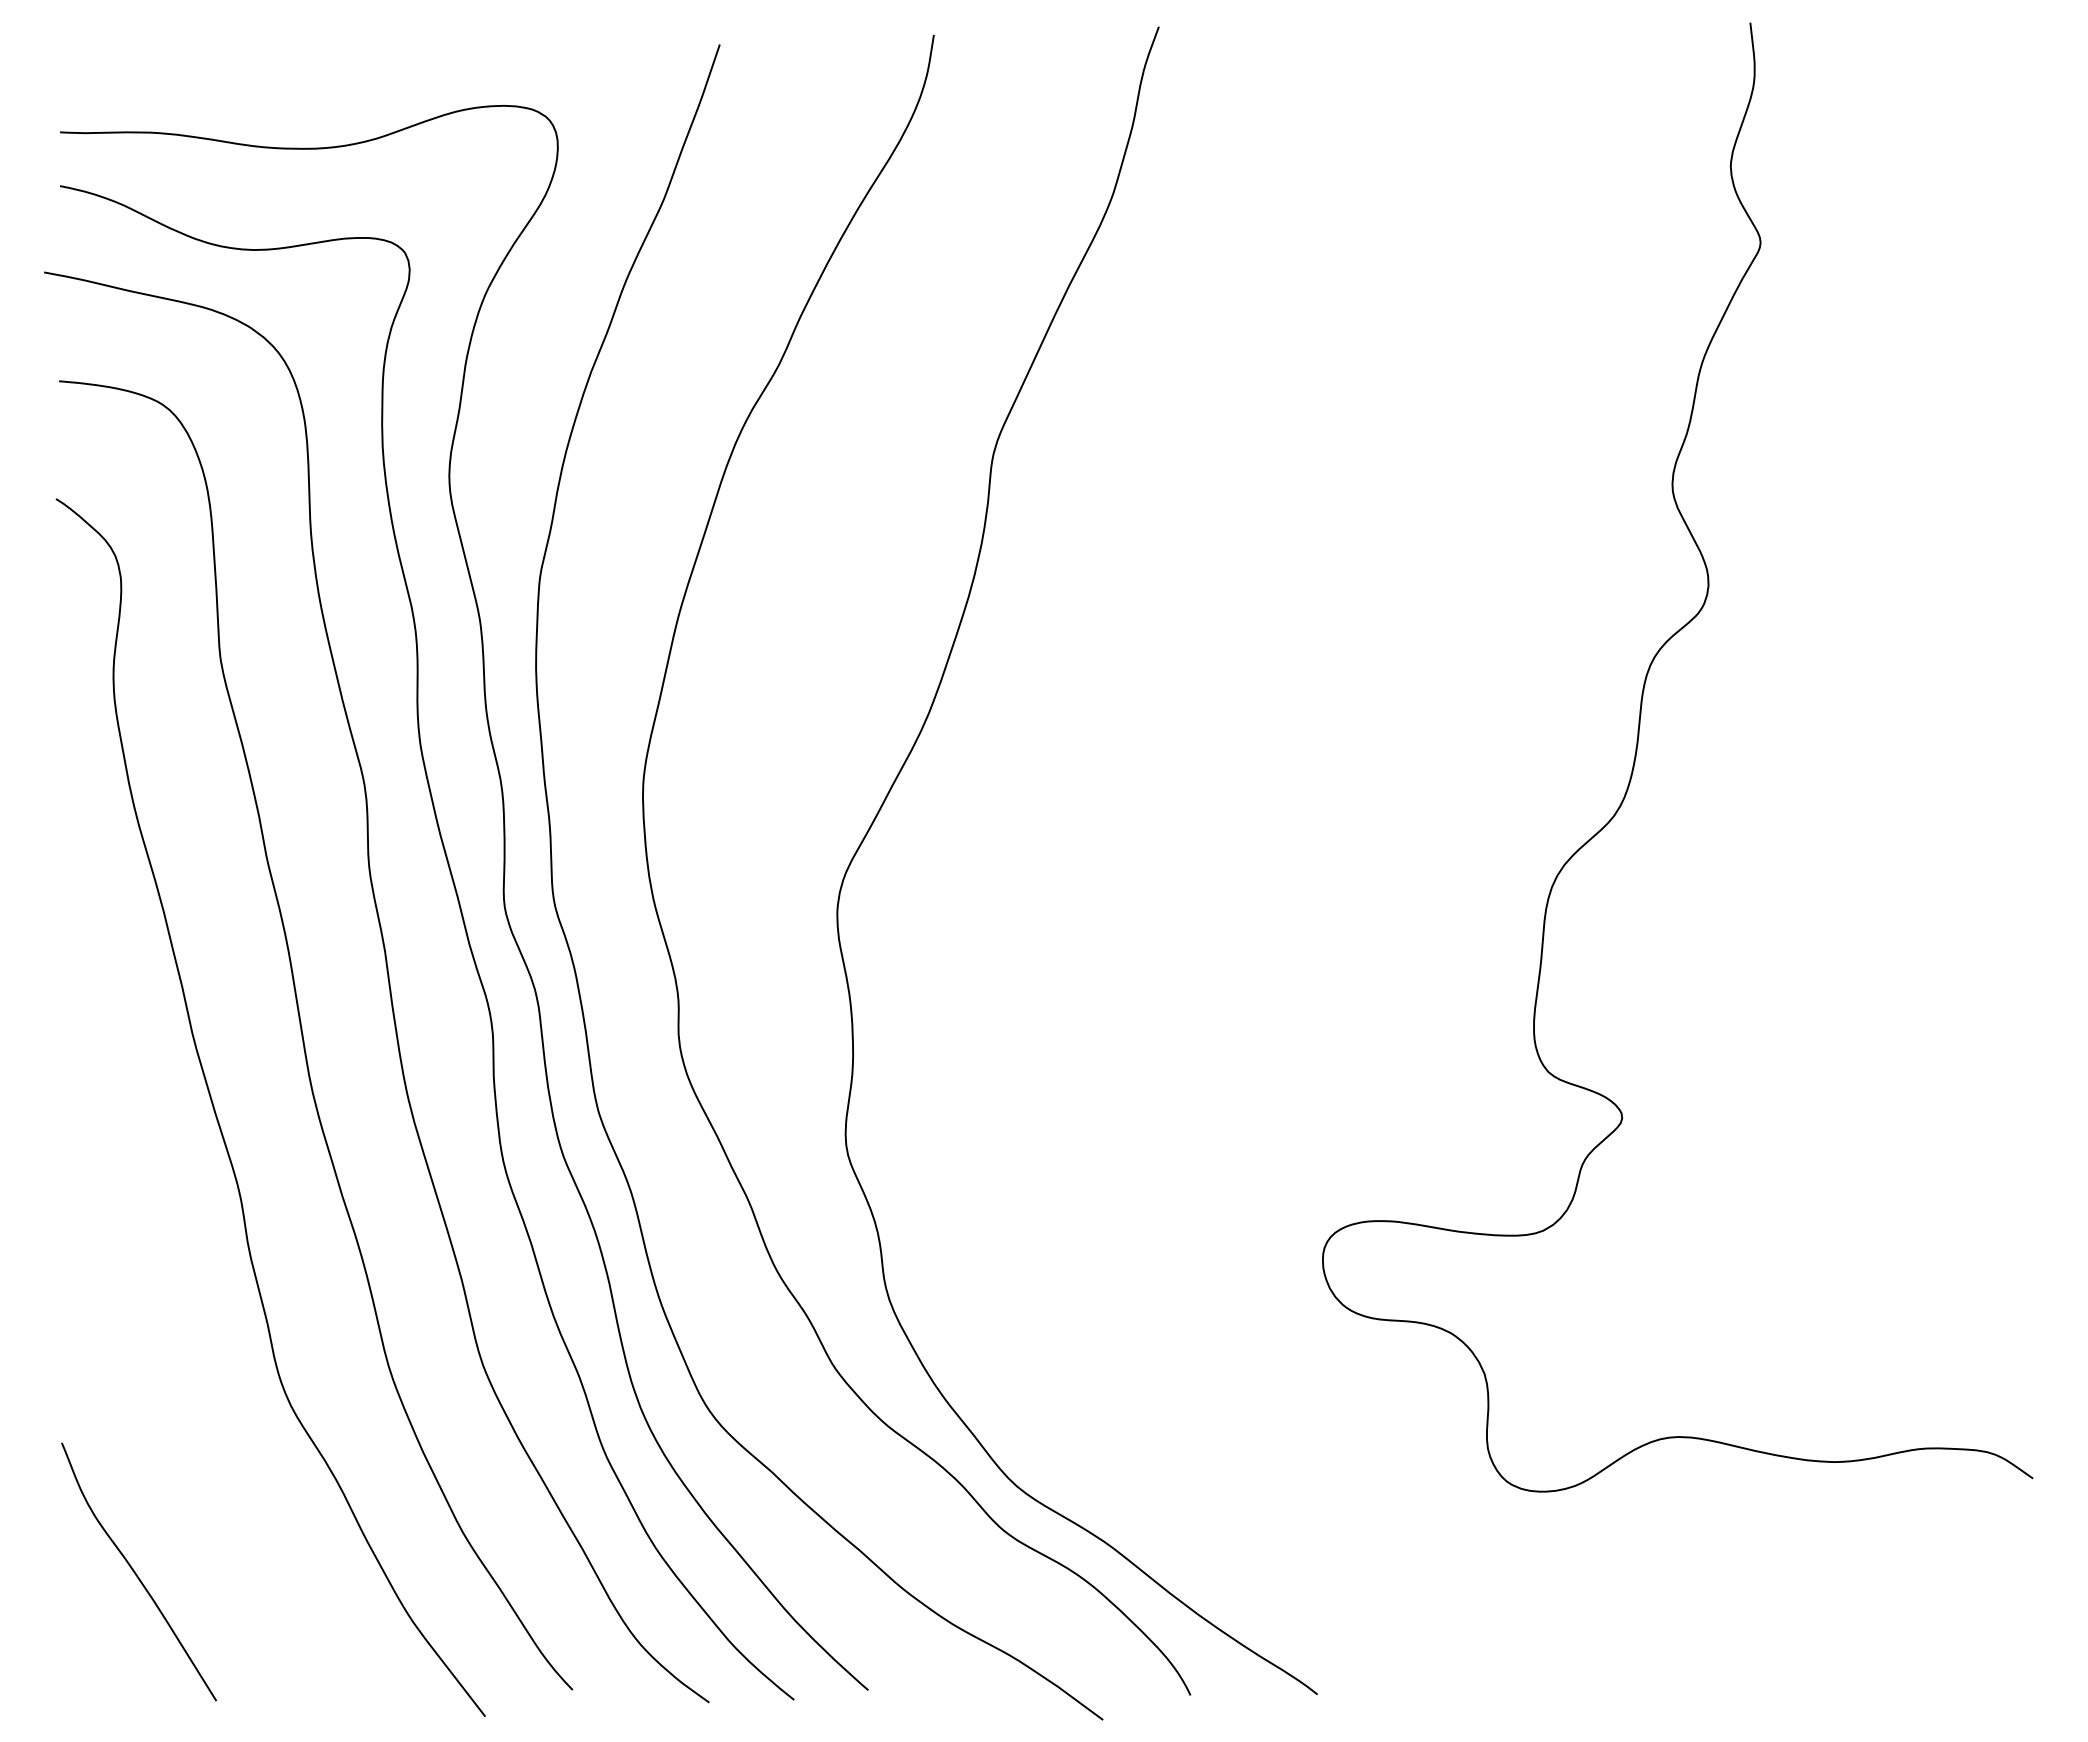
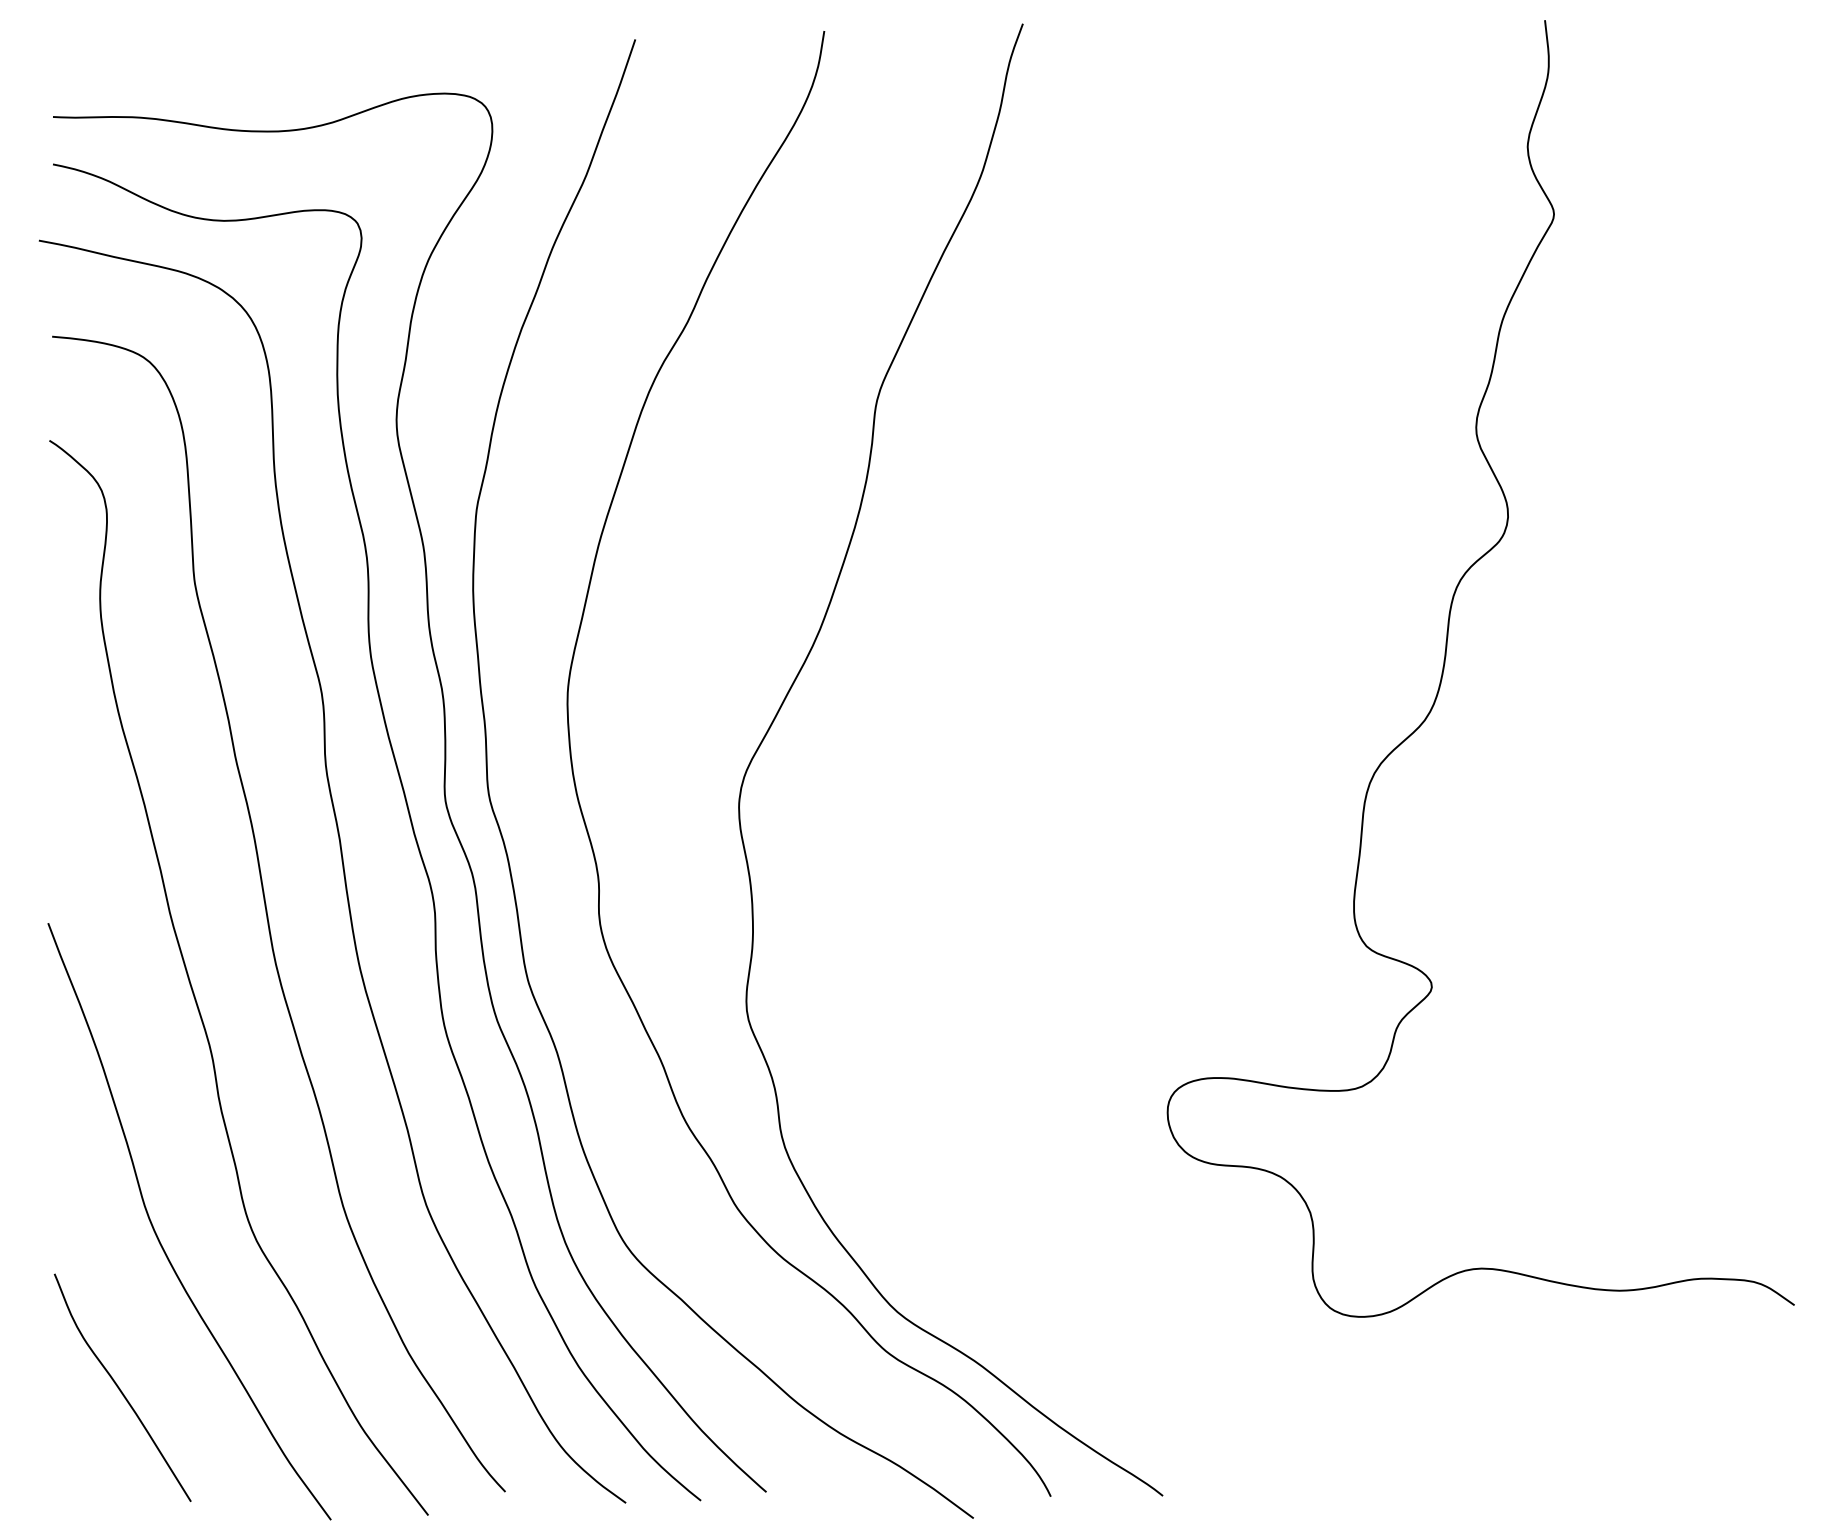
curve: (177, 1396) -> (156, 1232), added

